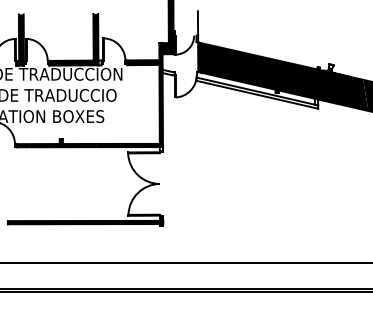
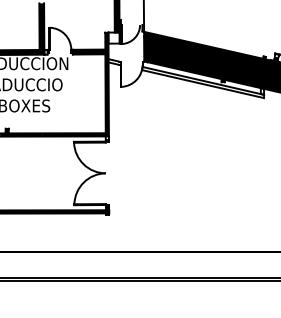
fill: (167, 48) -> (113, 37), removed

